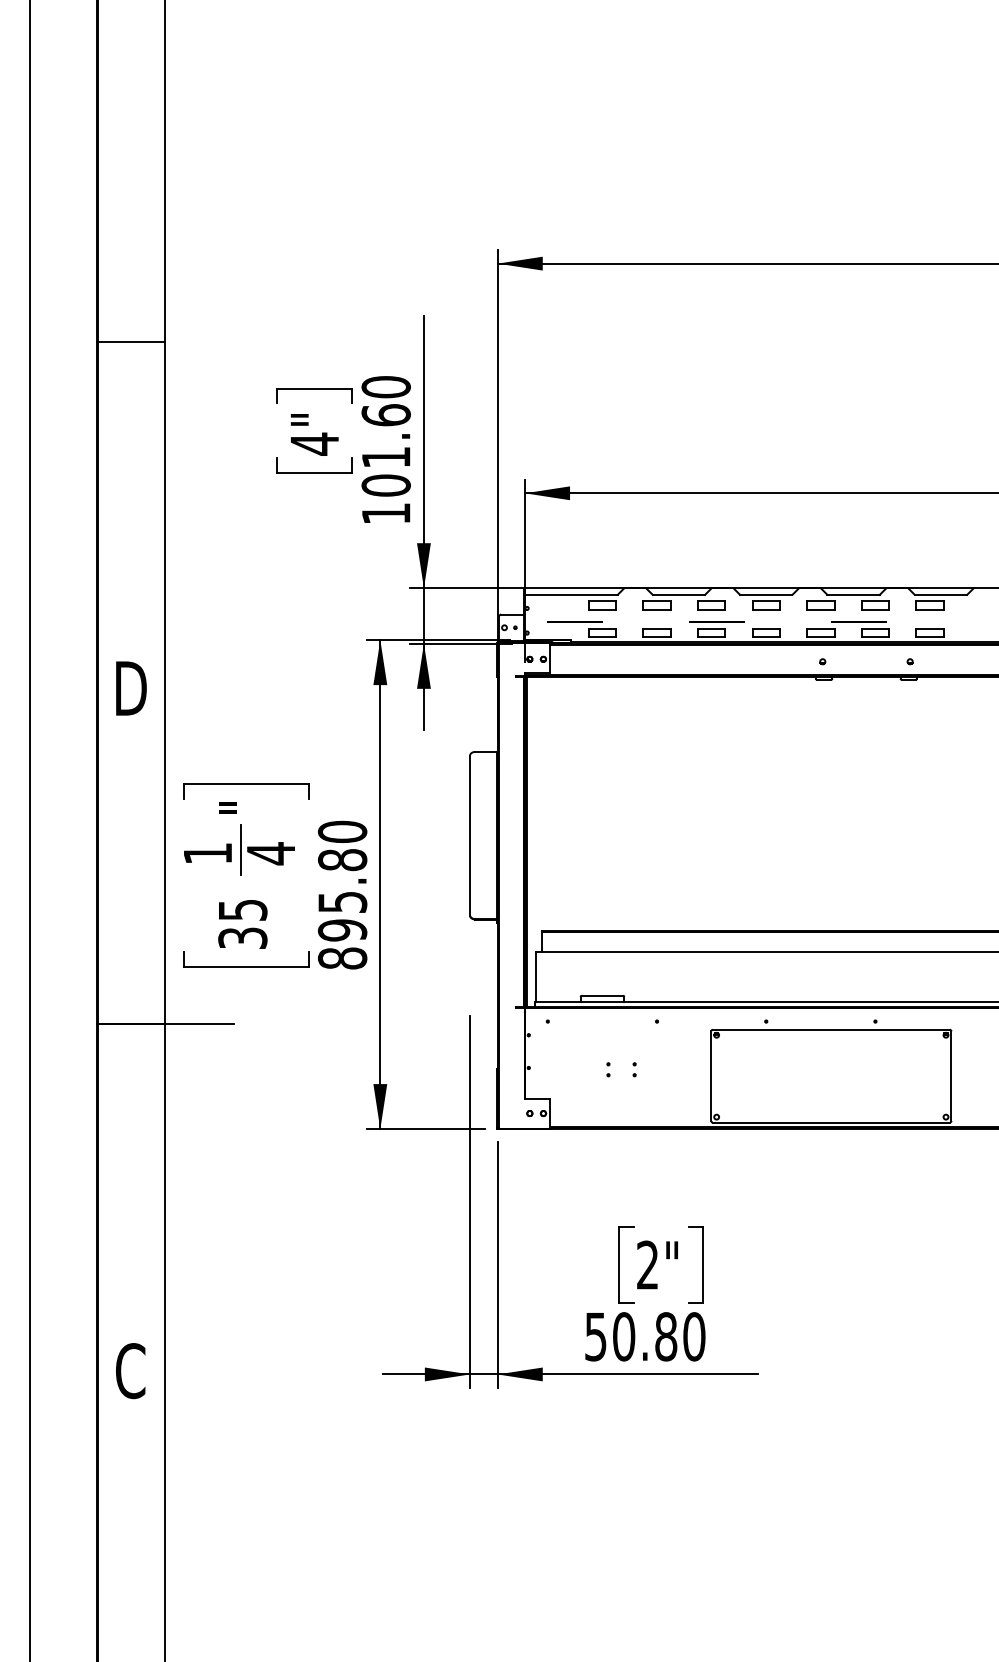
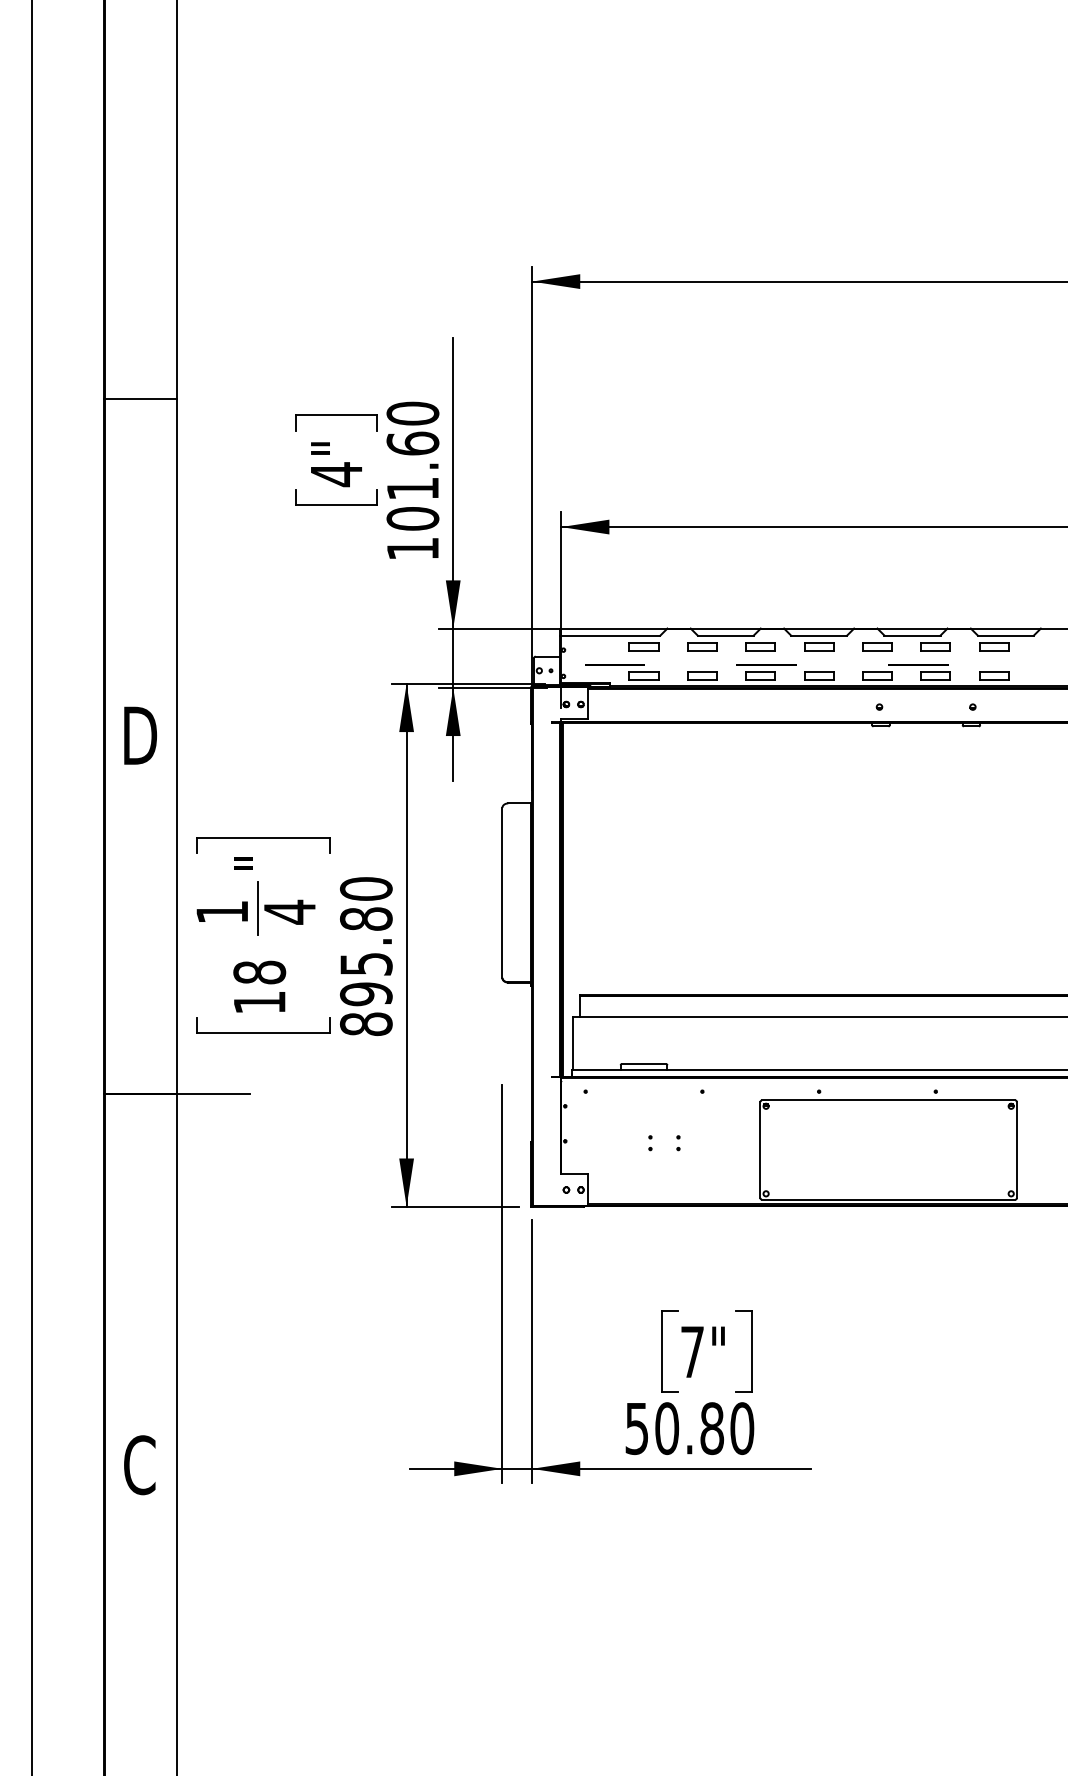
line: (131, 341) -> (140, 399), moved
text: (242, 923) -> (259, 986), 35 -> 18
text: (647, 1264) -> (692, 1351), 2" -> 7"

